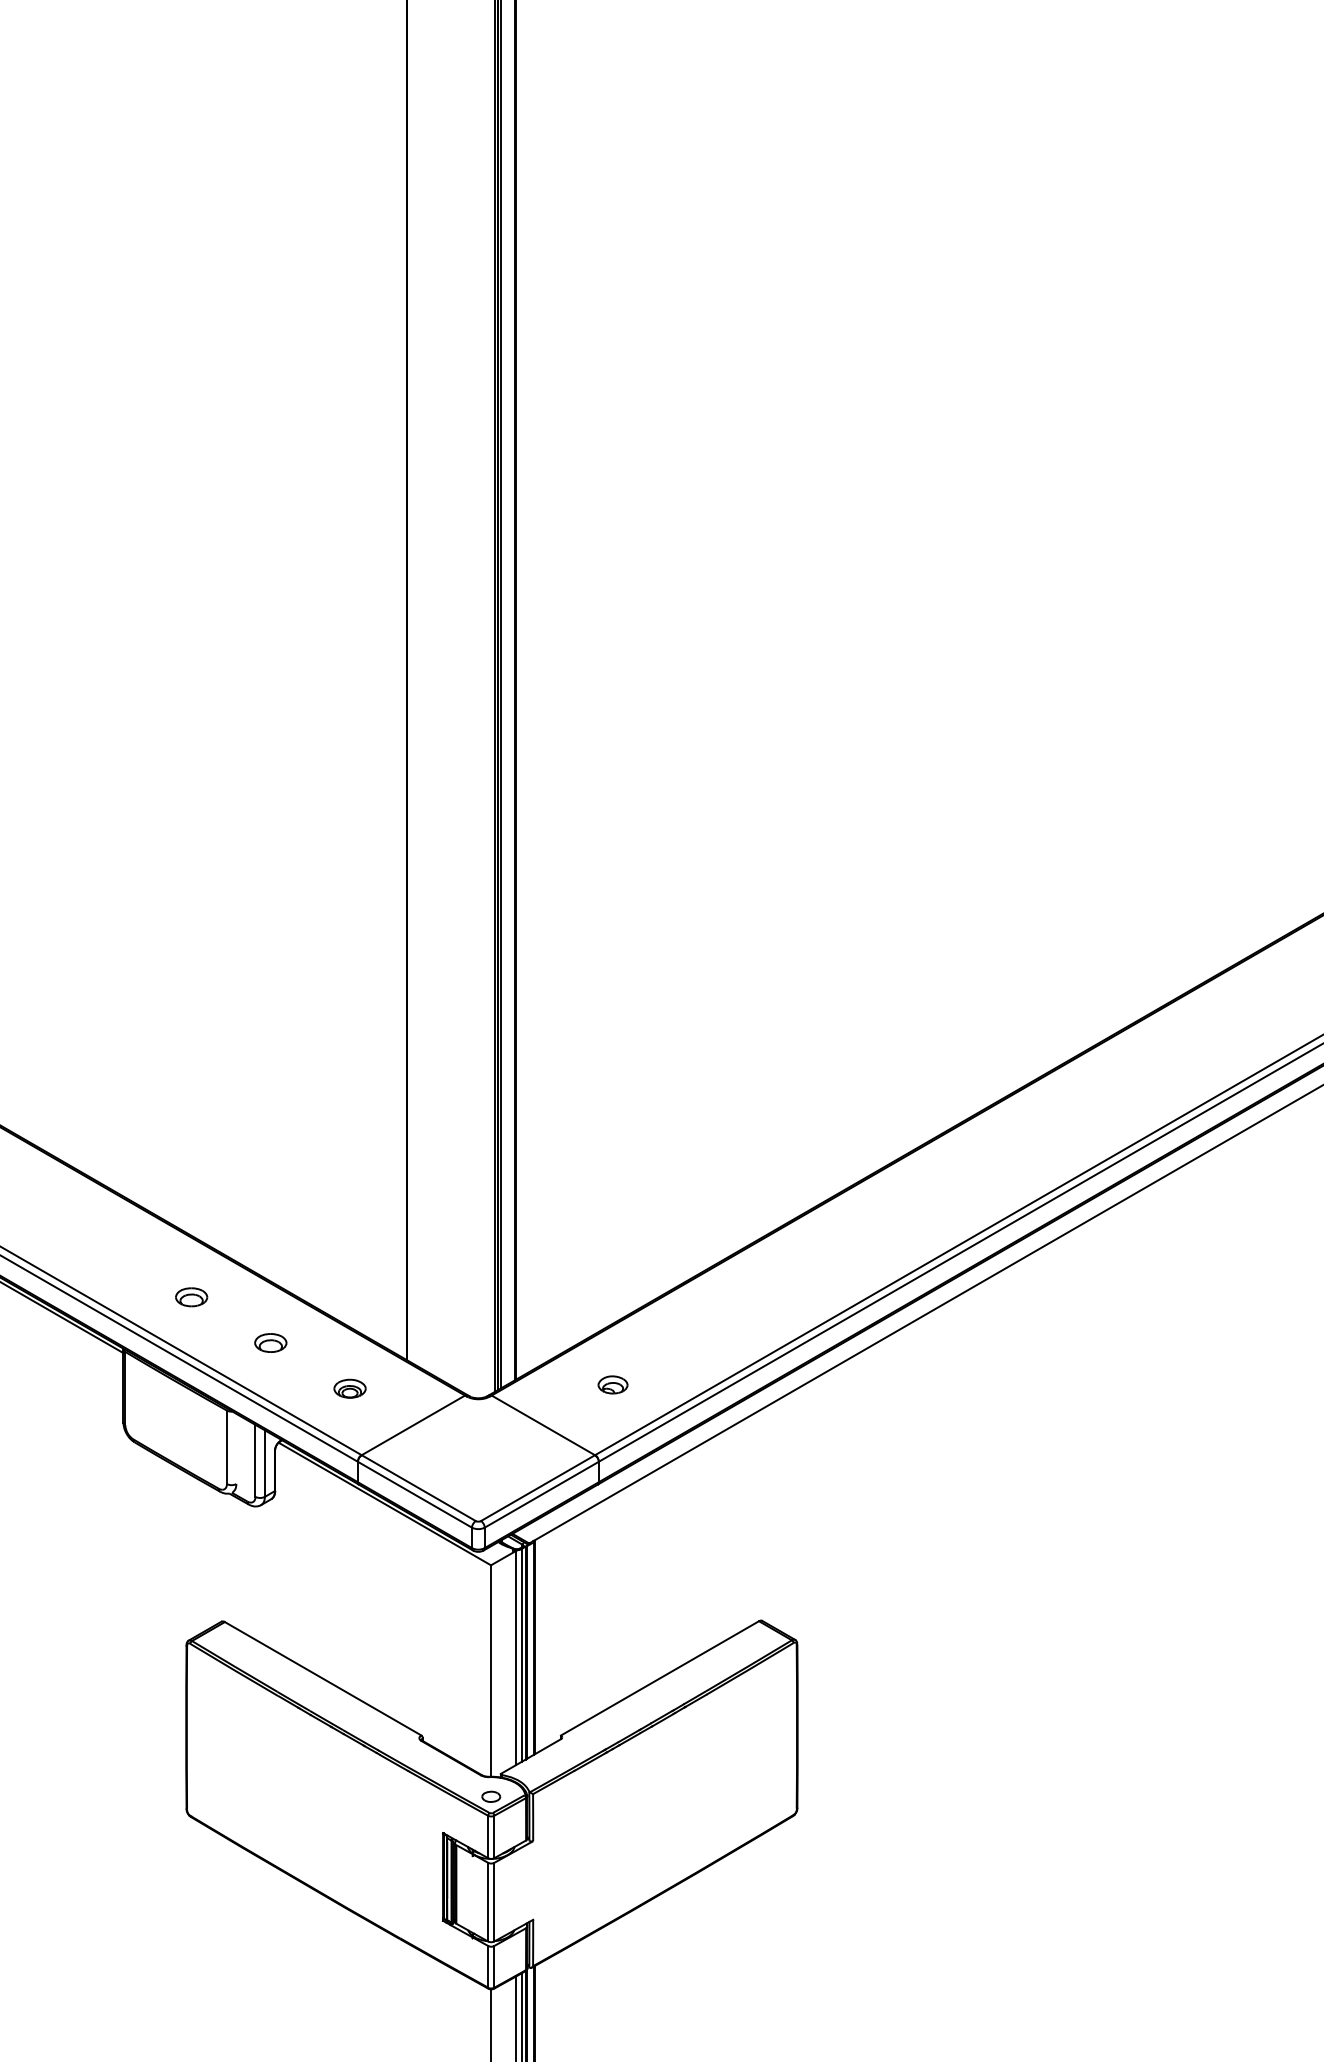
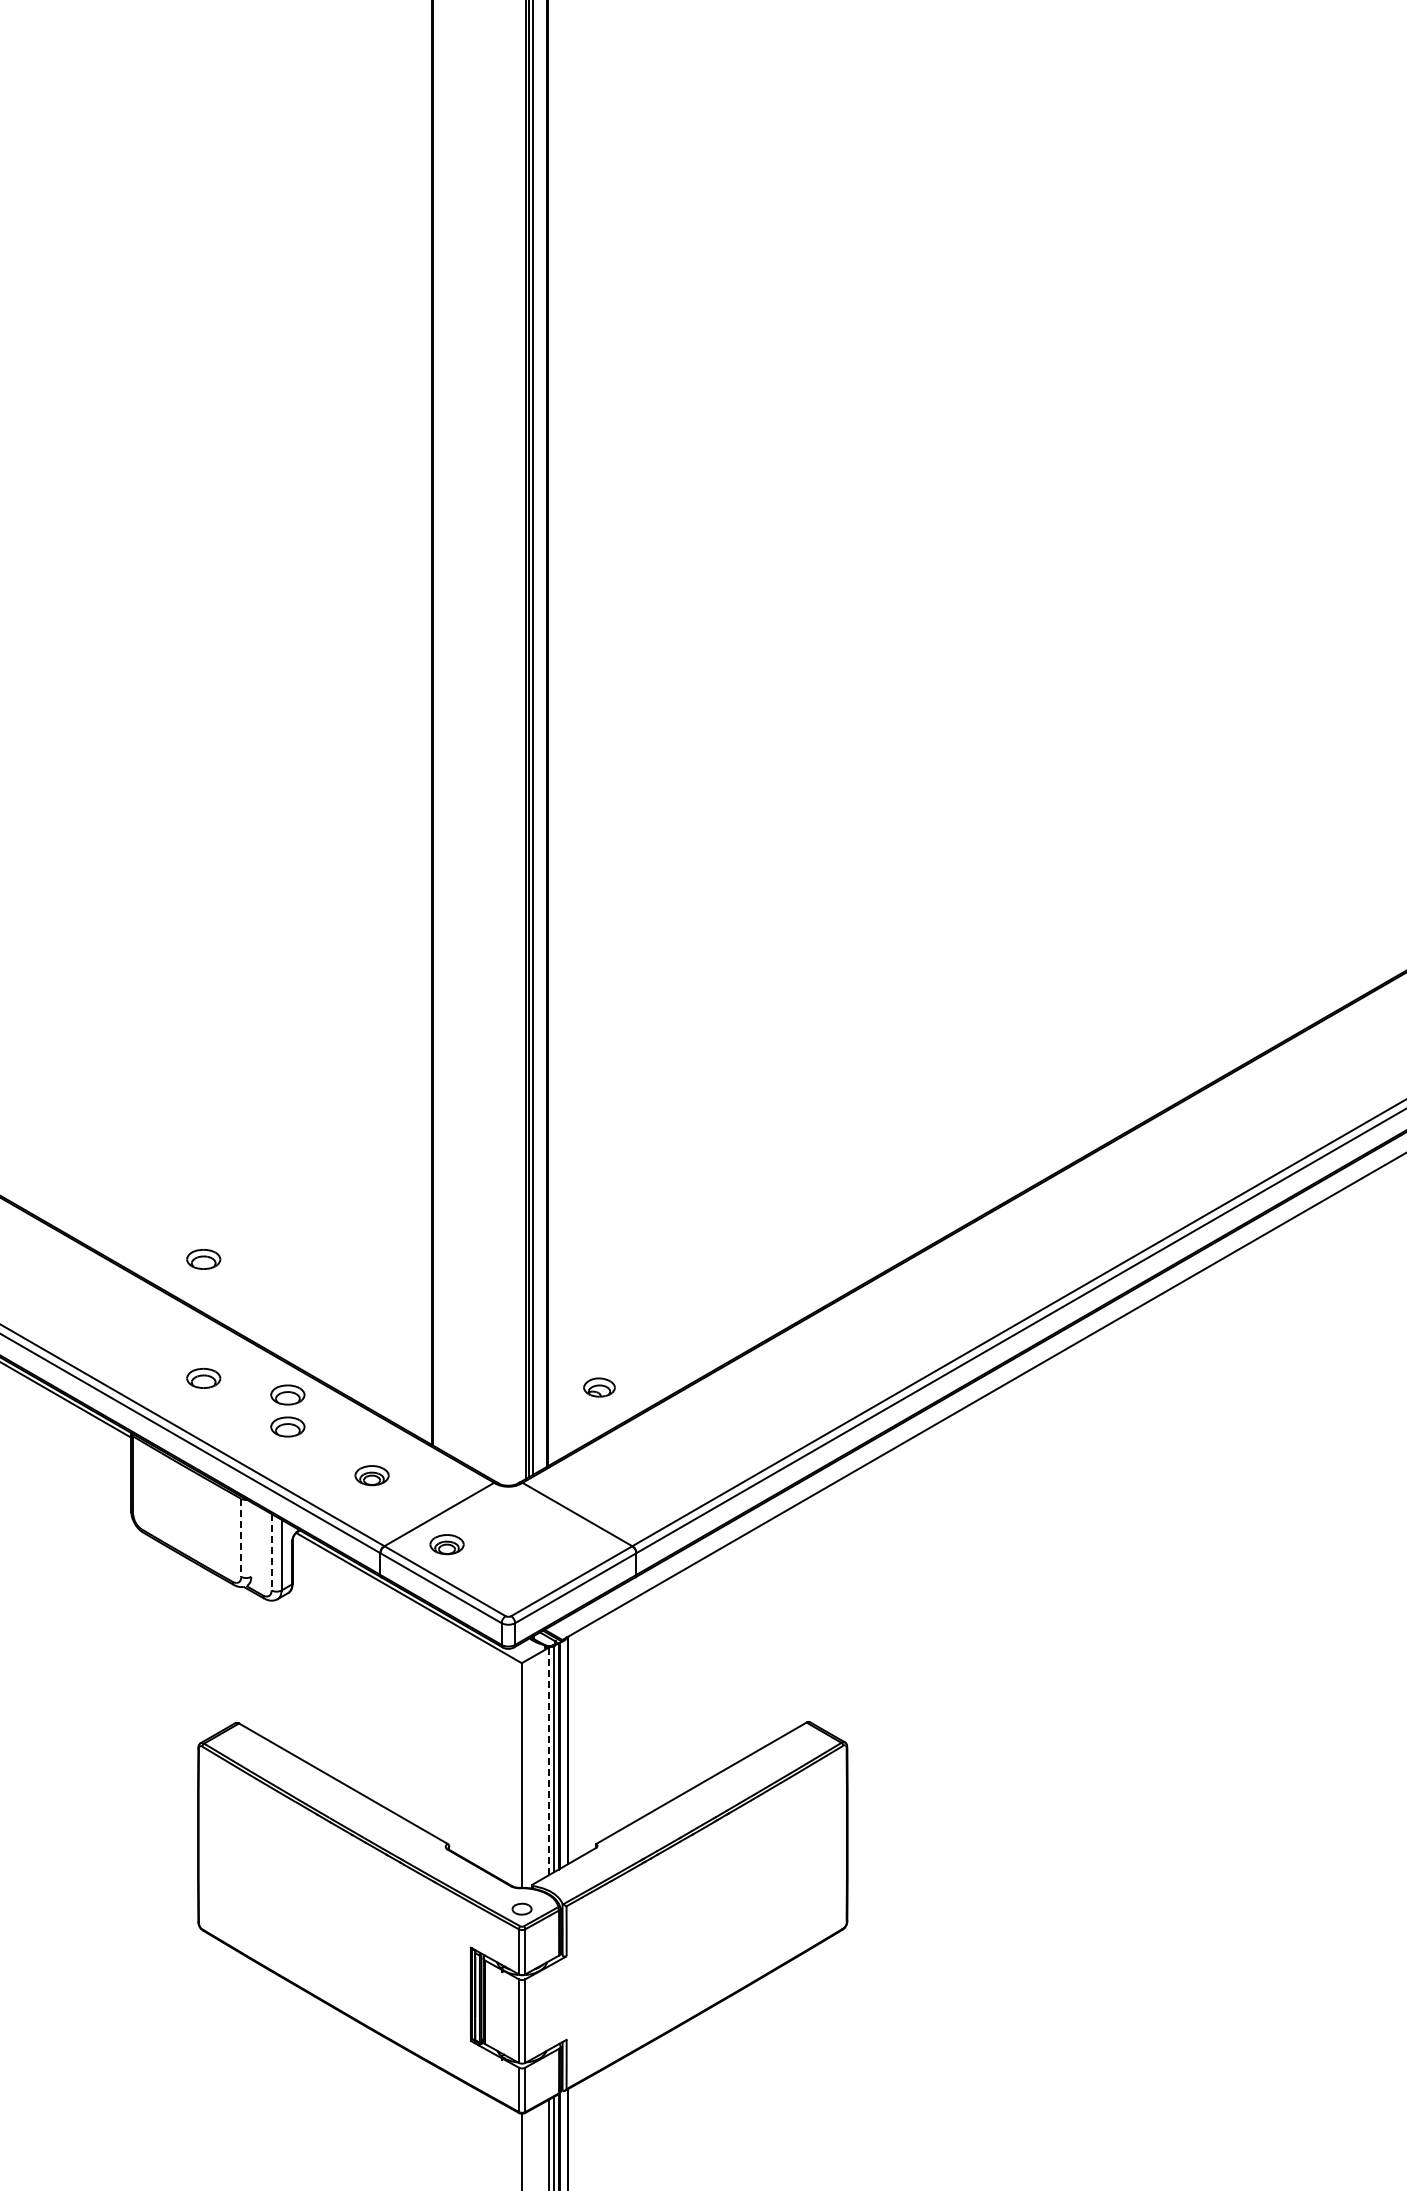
part: (191, 1185) -> (203, 1259), added
part: (270, 1312) -> (287, 1394), added
part: (613, 1384) -> (599, 1387), moved
line: (227, 1447) -> (241, 1538), solid -> dashed
part: (420, 1453) -> (446, 1544), added
line: (255, 1461) -> (271, 1552), solid -> dashed
line: (516, 1657) -> (548, 1761), solid -> dashed

